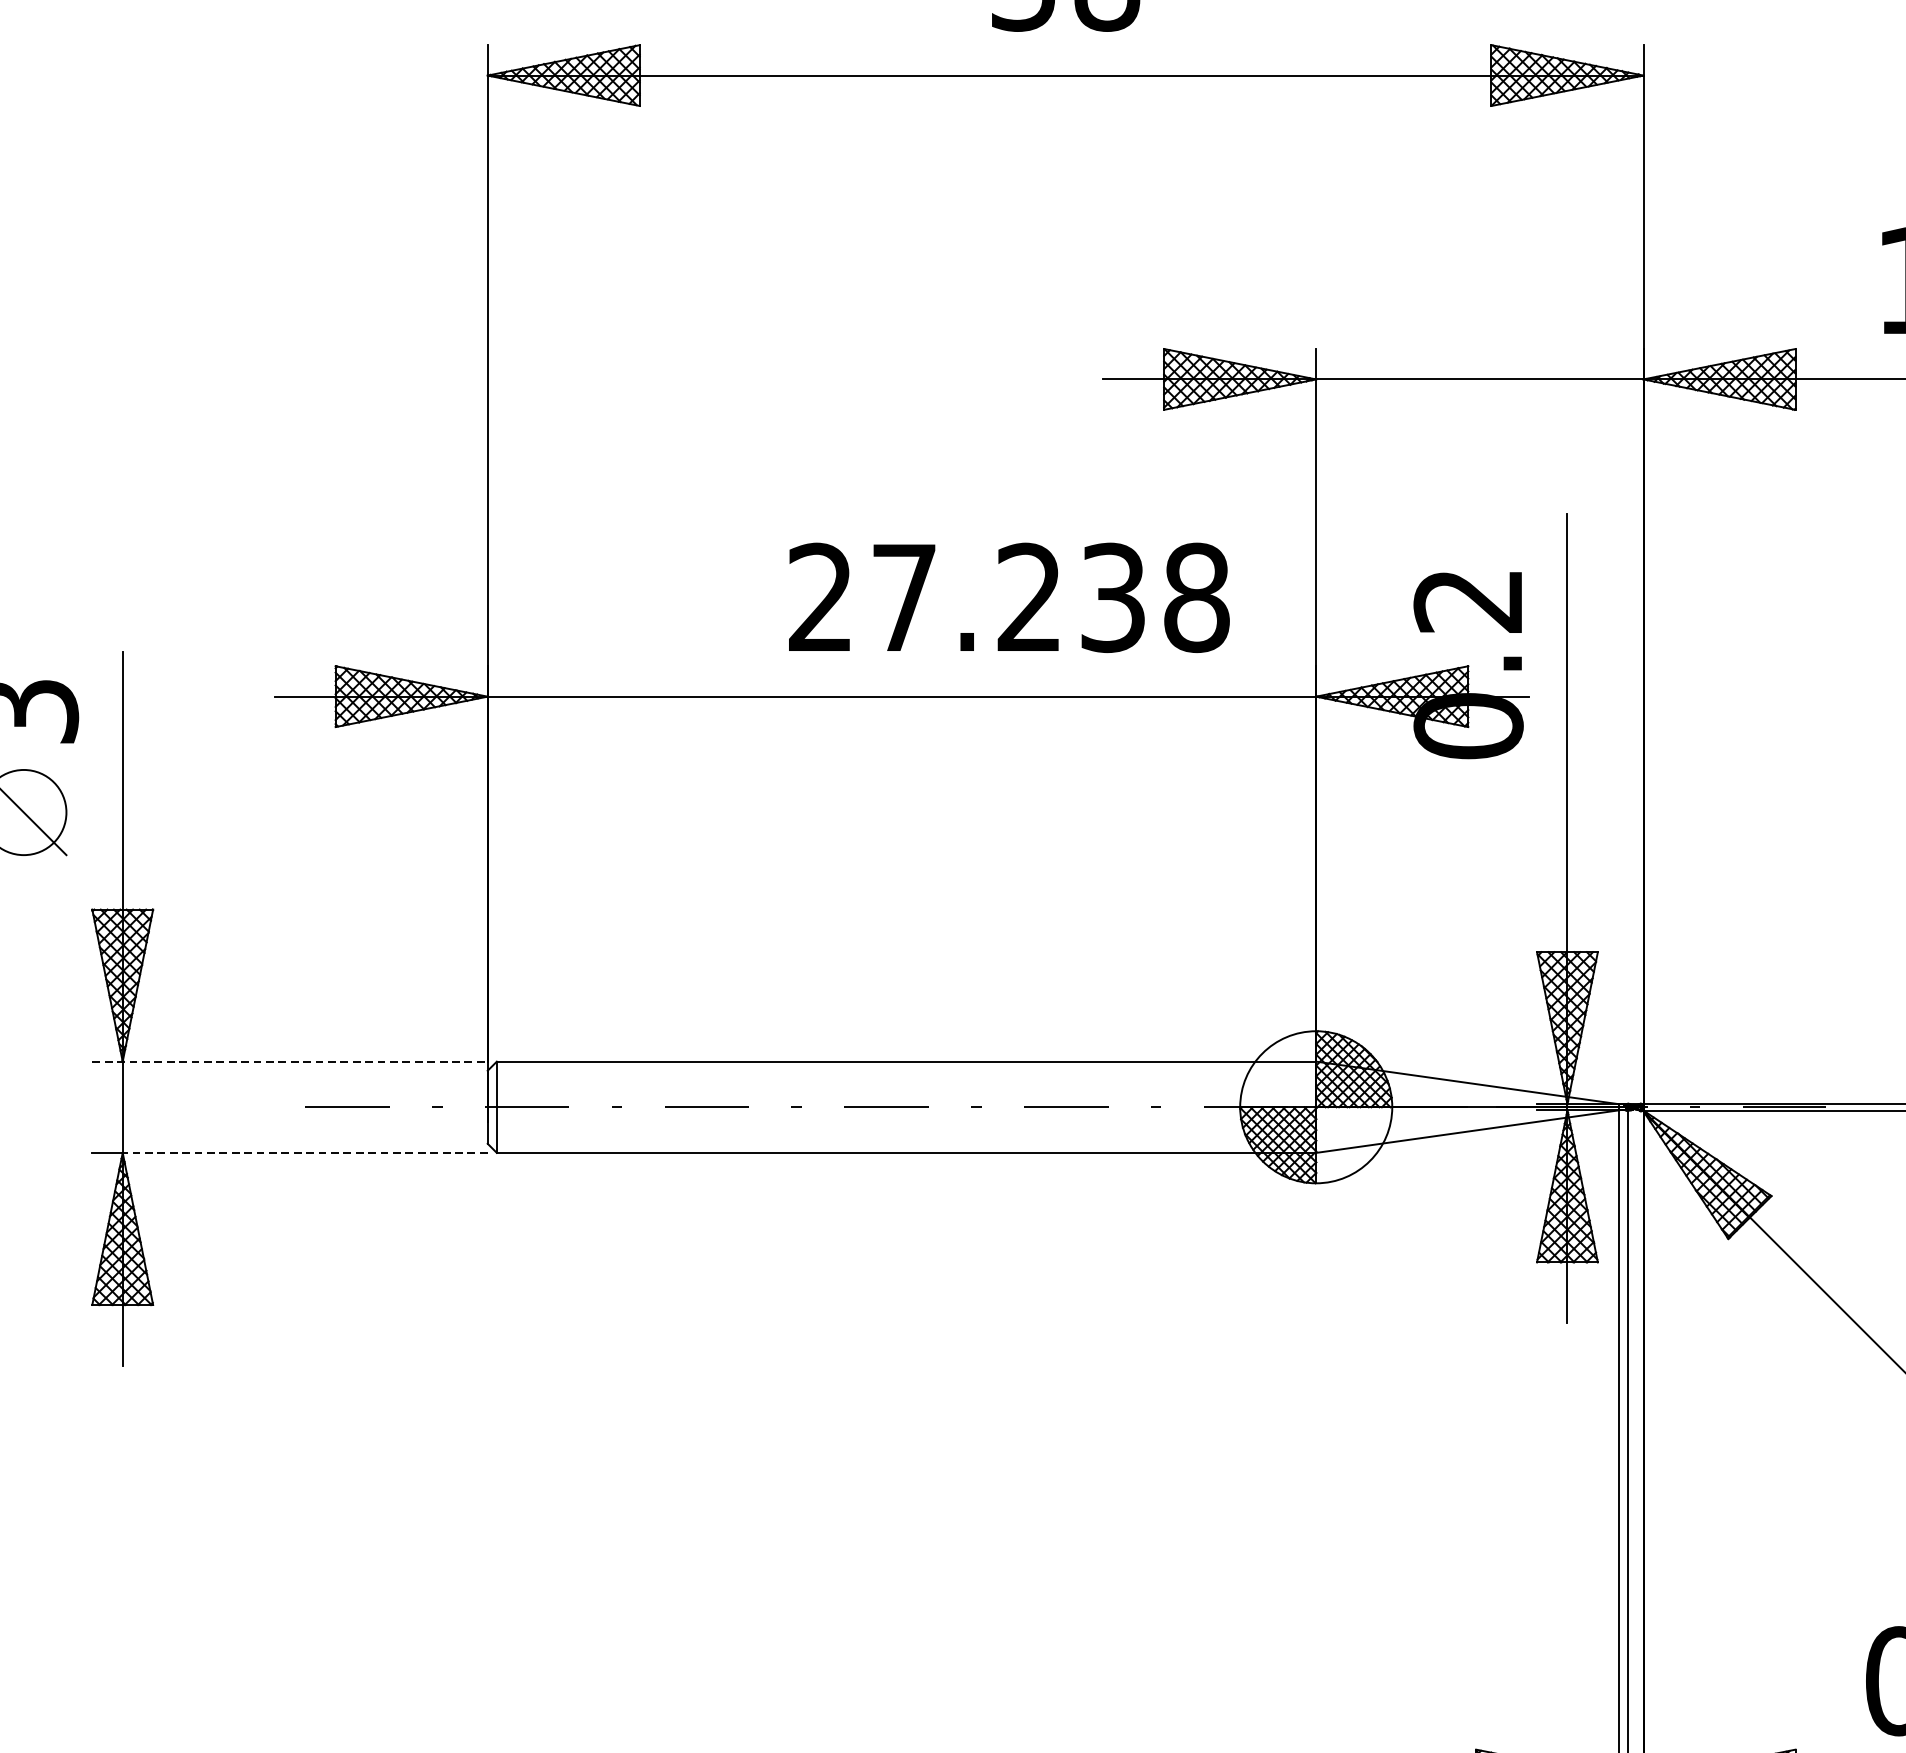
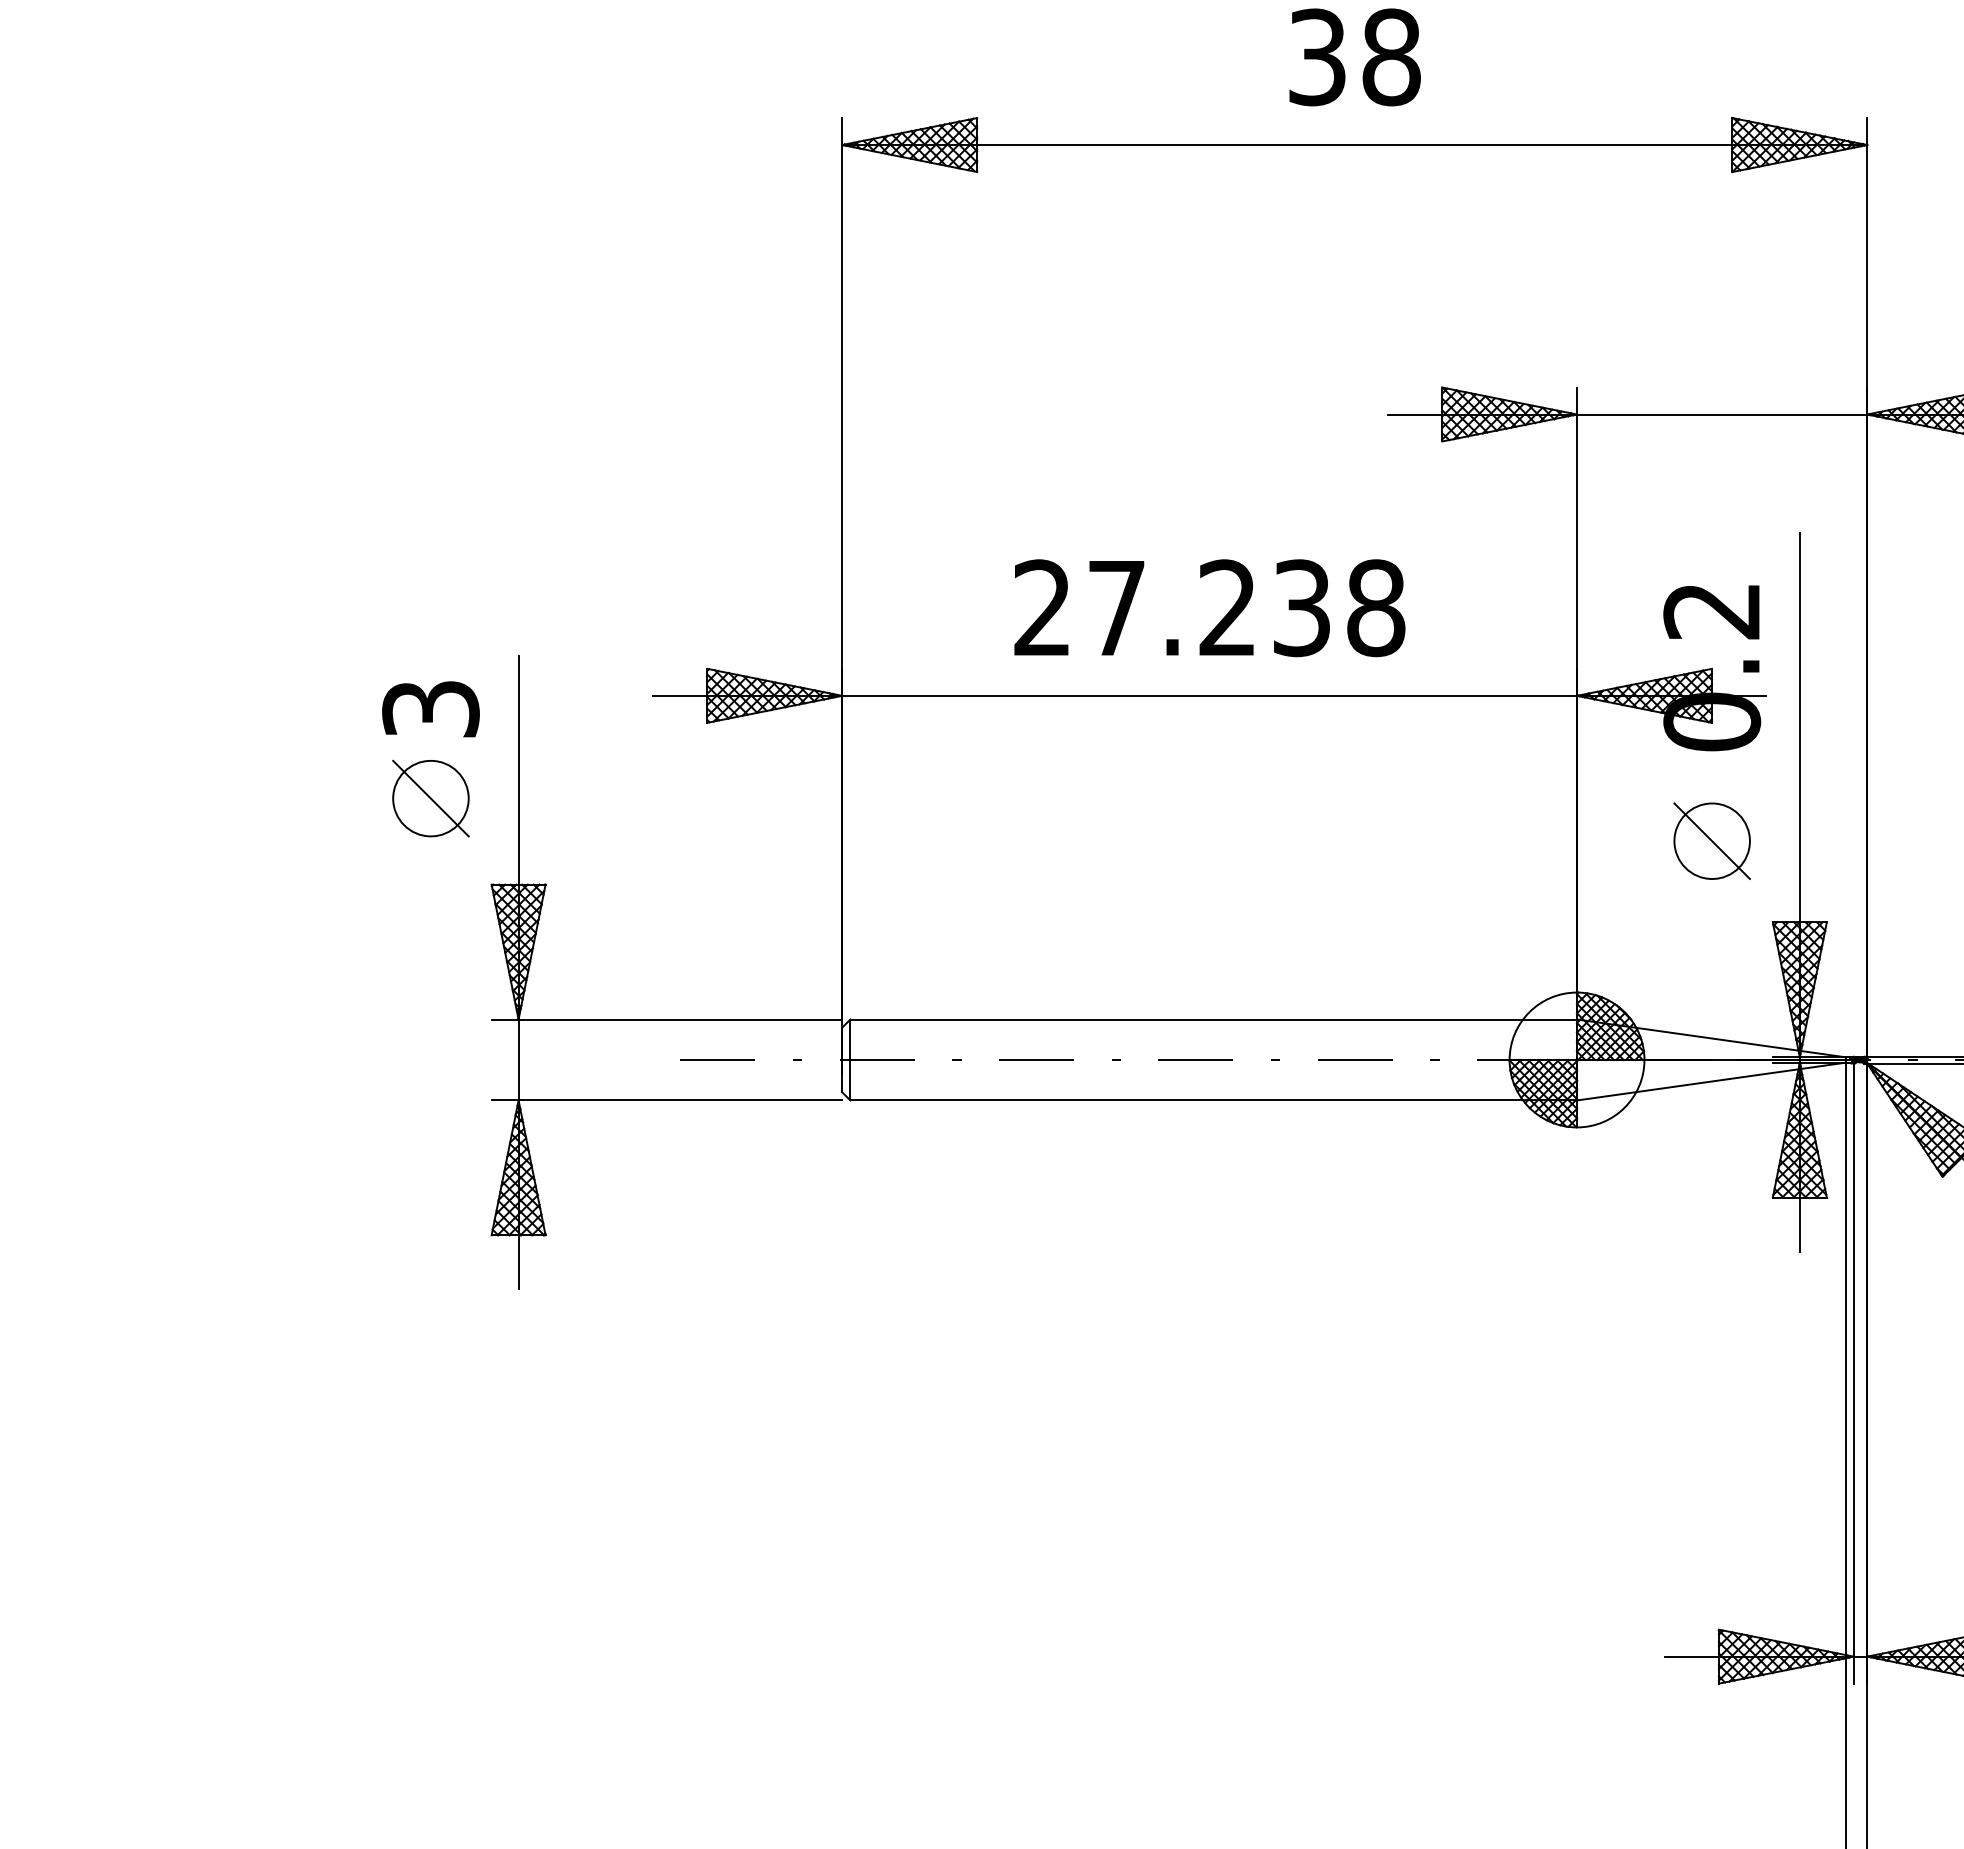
text: (1008, 598) -> (1209, 608), moved
part: (1467, 859) -> (1711, 840), added
line: (290, 1061) -> (667, 1019), dashed -> solid
line: (305, 1152) -> (680, 1100), dashed -> solid

